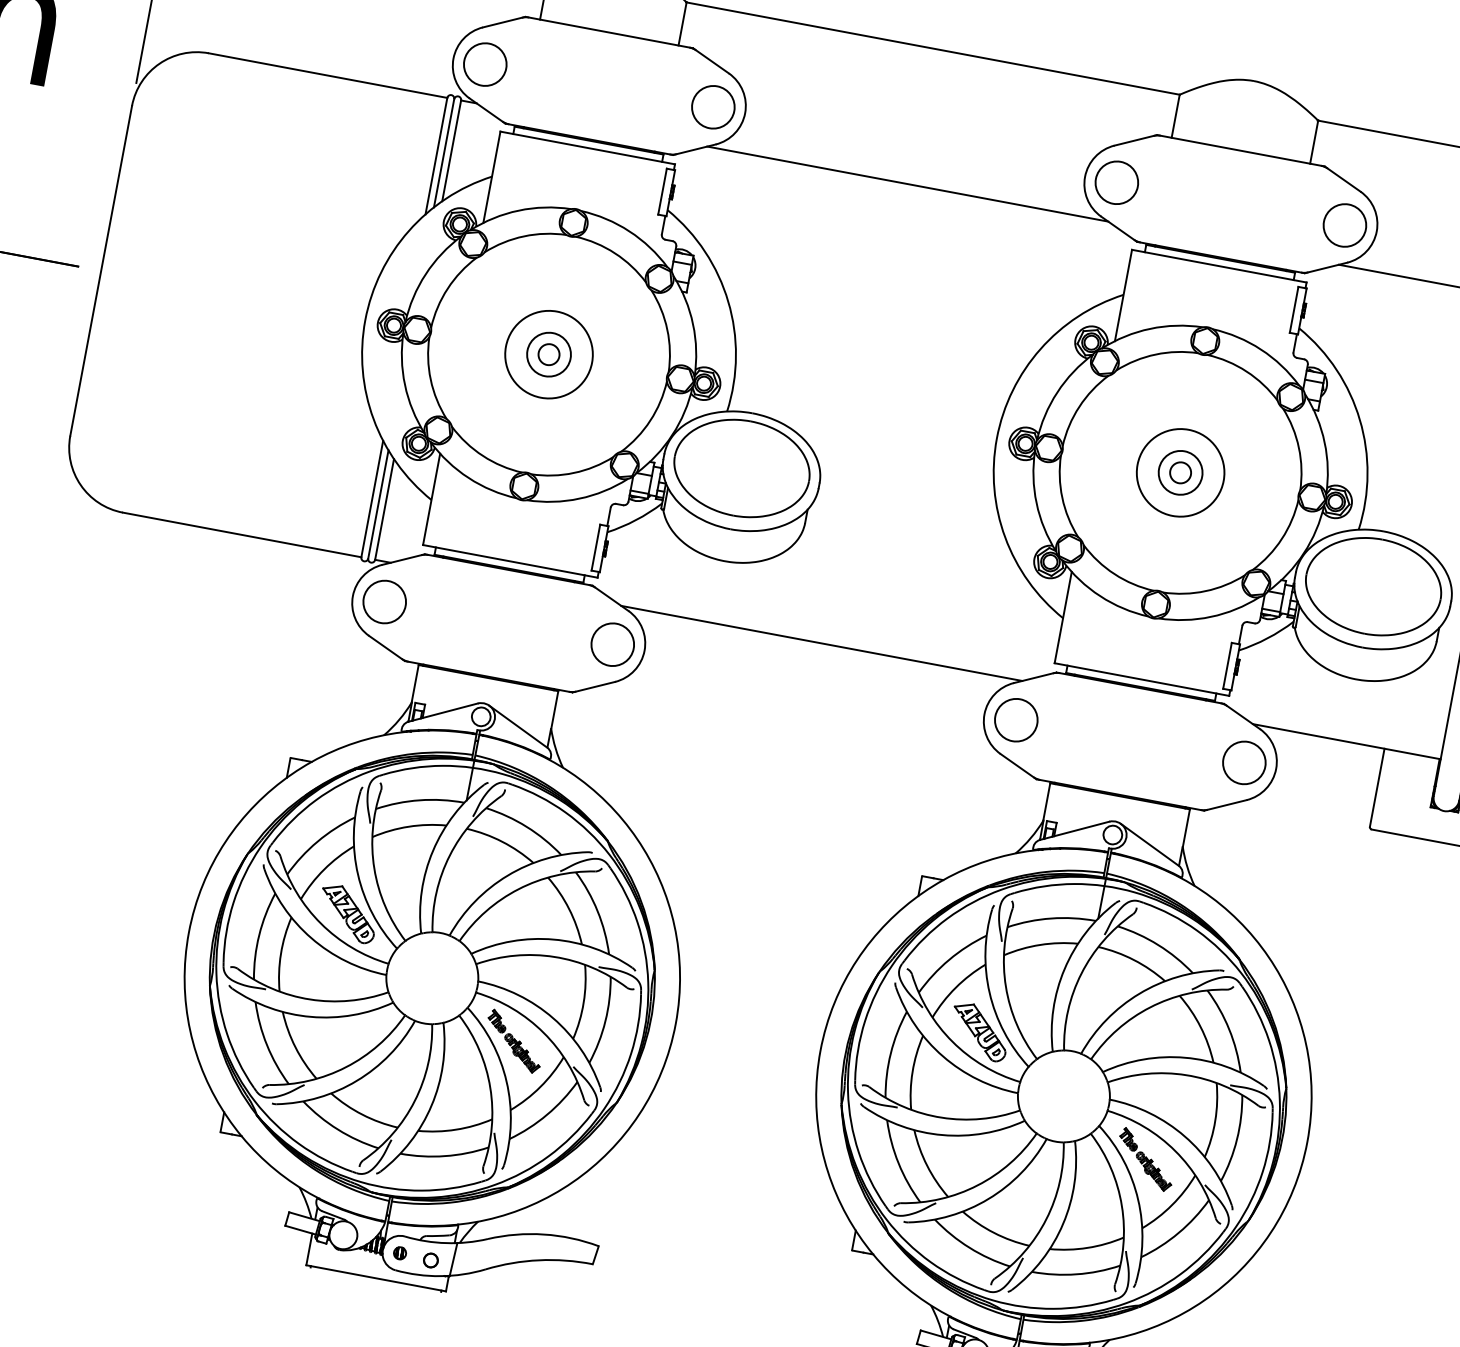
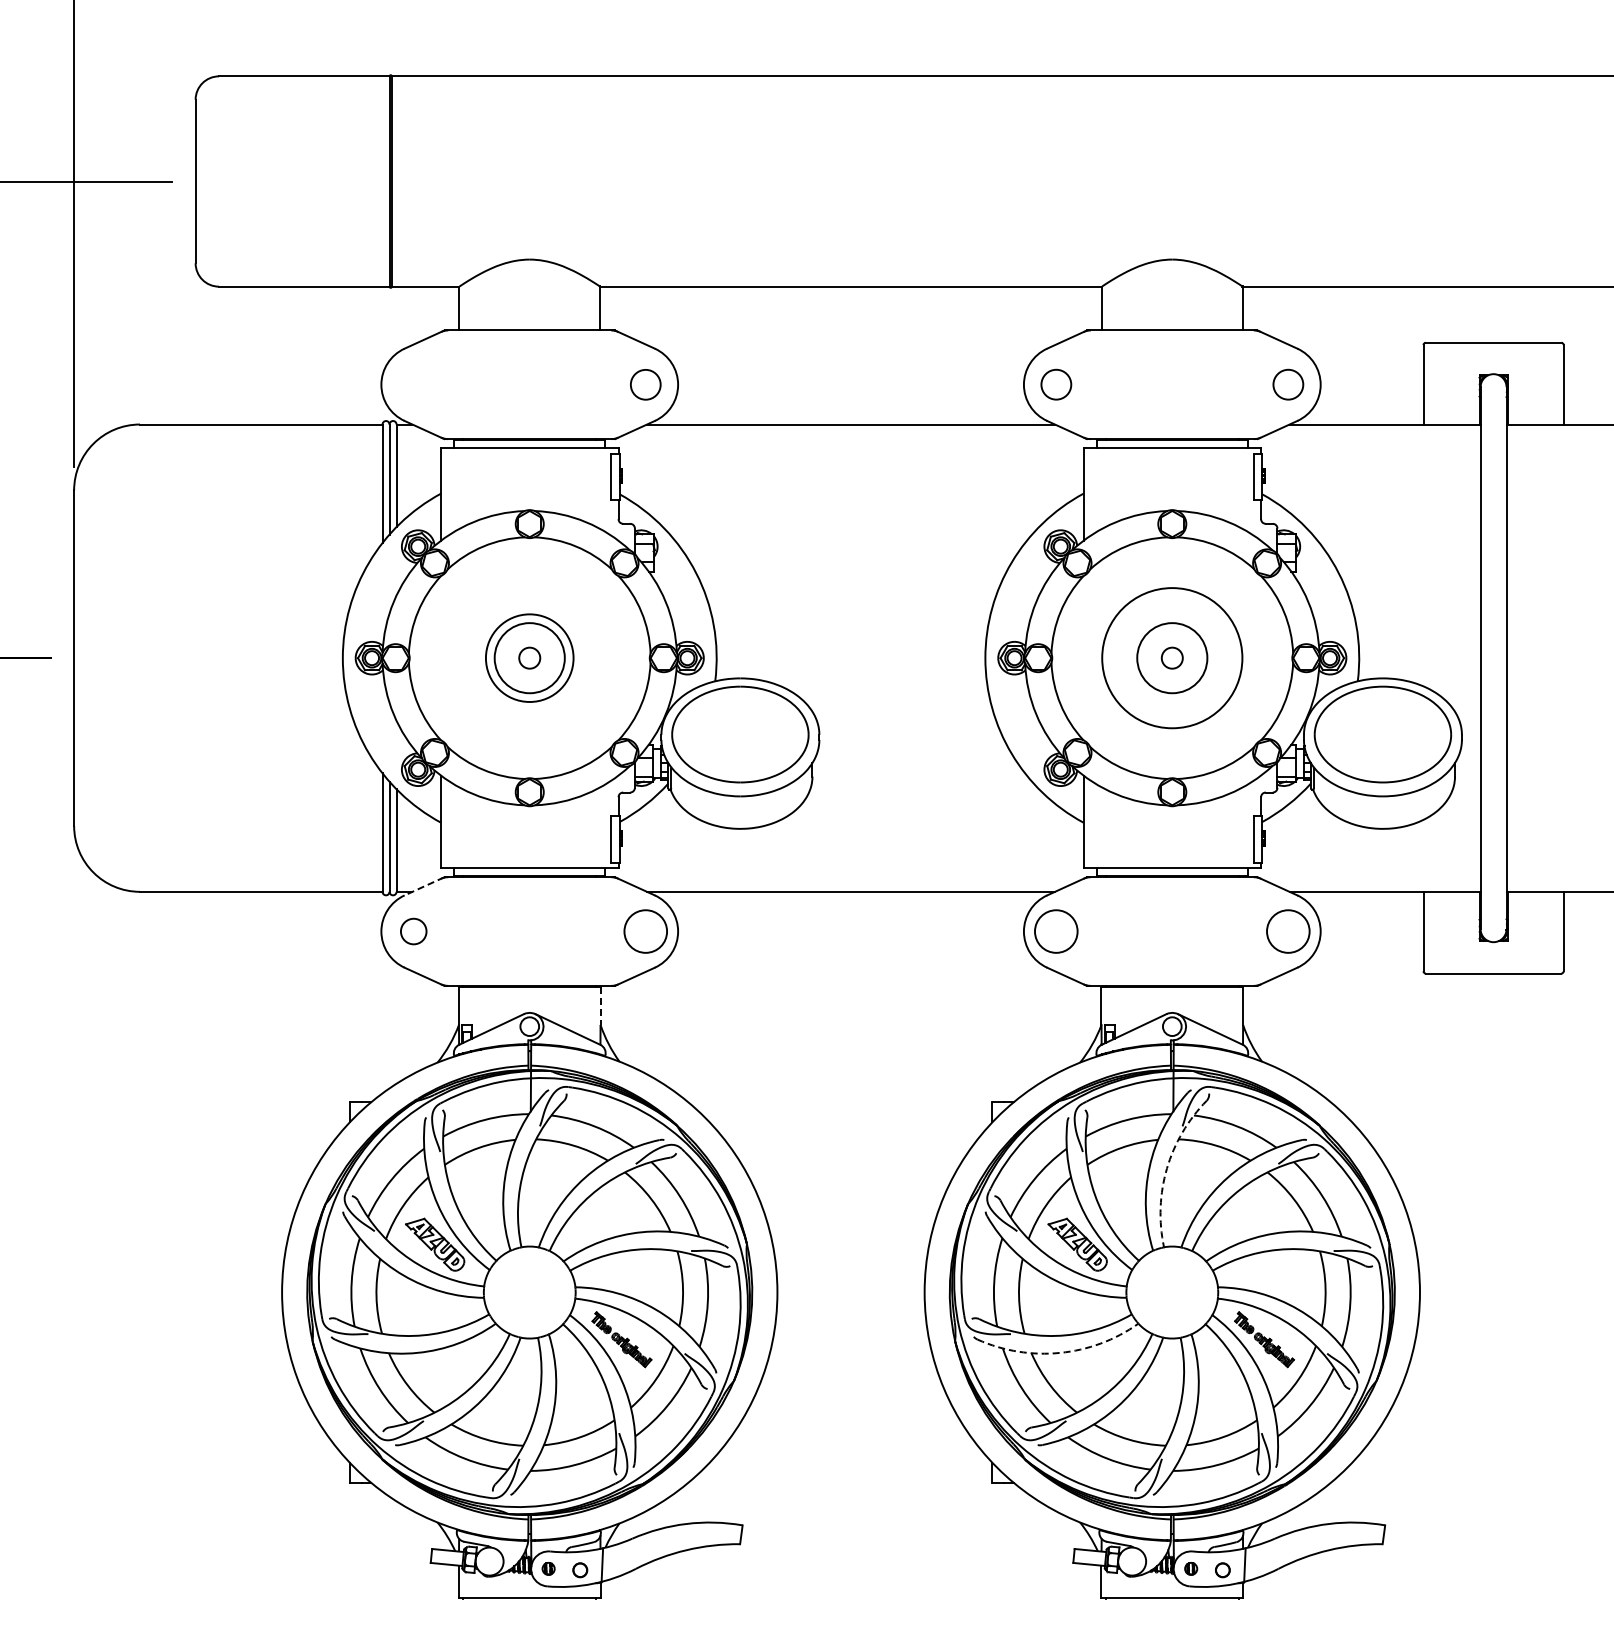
circle: (485, 64) -> (413, 384), removed
circle: (713, 106) -> (645, 384), size x0.7
circle: (1117, 182) -> (1056, 384), size x0.7
circle: (1345, 225) -> (1288, 384), size x0.7
circle: (548, 354) -> (529, 658), size x1.6
circle: (1180, 472) -> (1172, 657), size x1.6
circle: (1180, 473) -> (1172, 658), size x1.6
line: (403, 559) -> (424, 886), solid -> dashed
circle: (384, 601) -> (413, 931), size x0.6
line: (554, 710) -> (600, 1006), solid -> dashed
arc: (1081, 973) -> (1166, 1168), solid -> dashed
arc: (943, 1134) -> (1060, 1352), solid -> dashed

